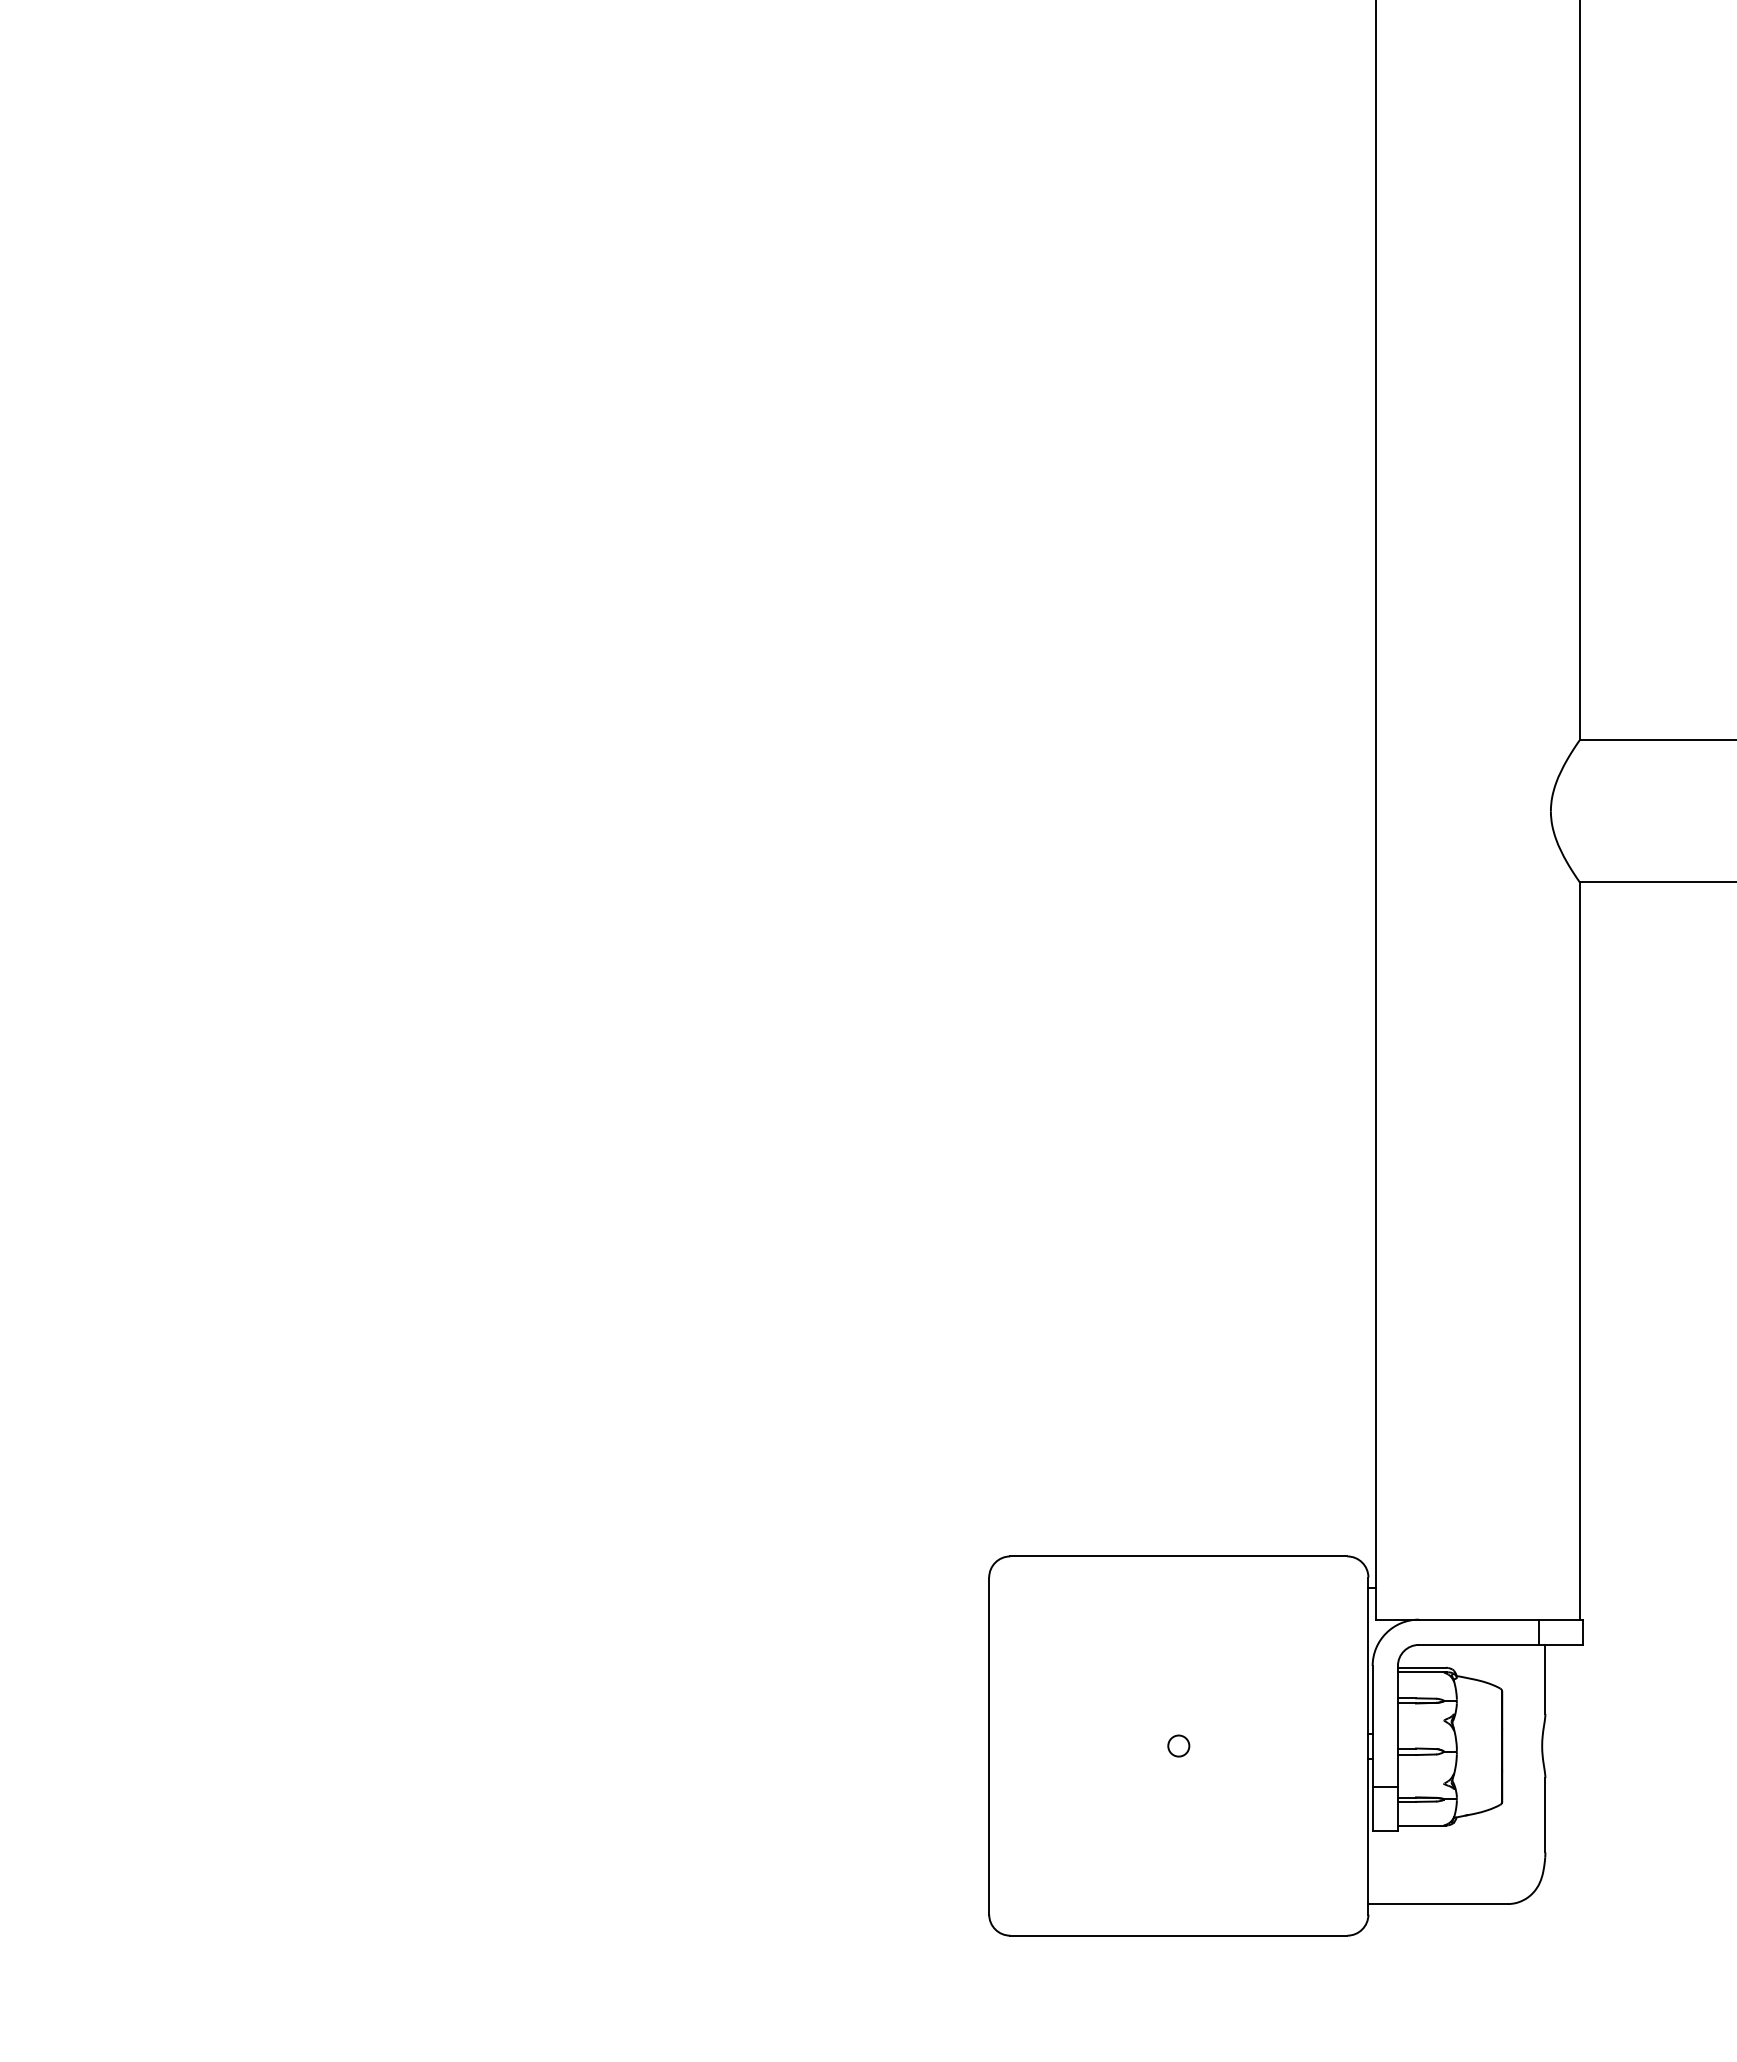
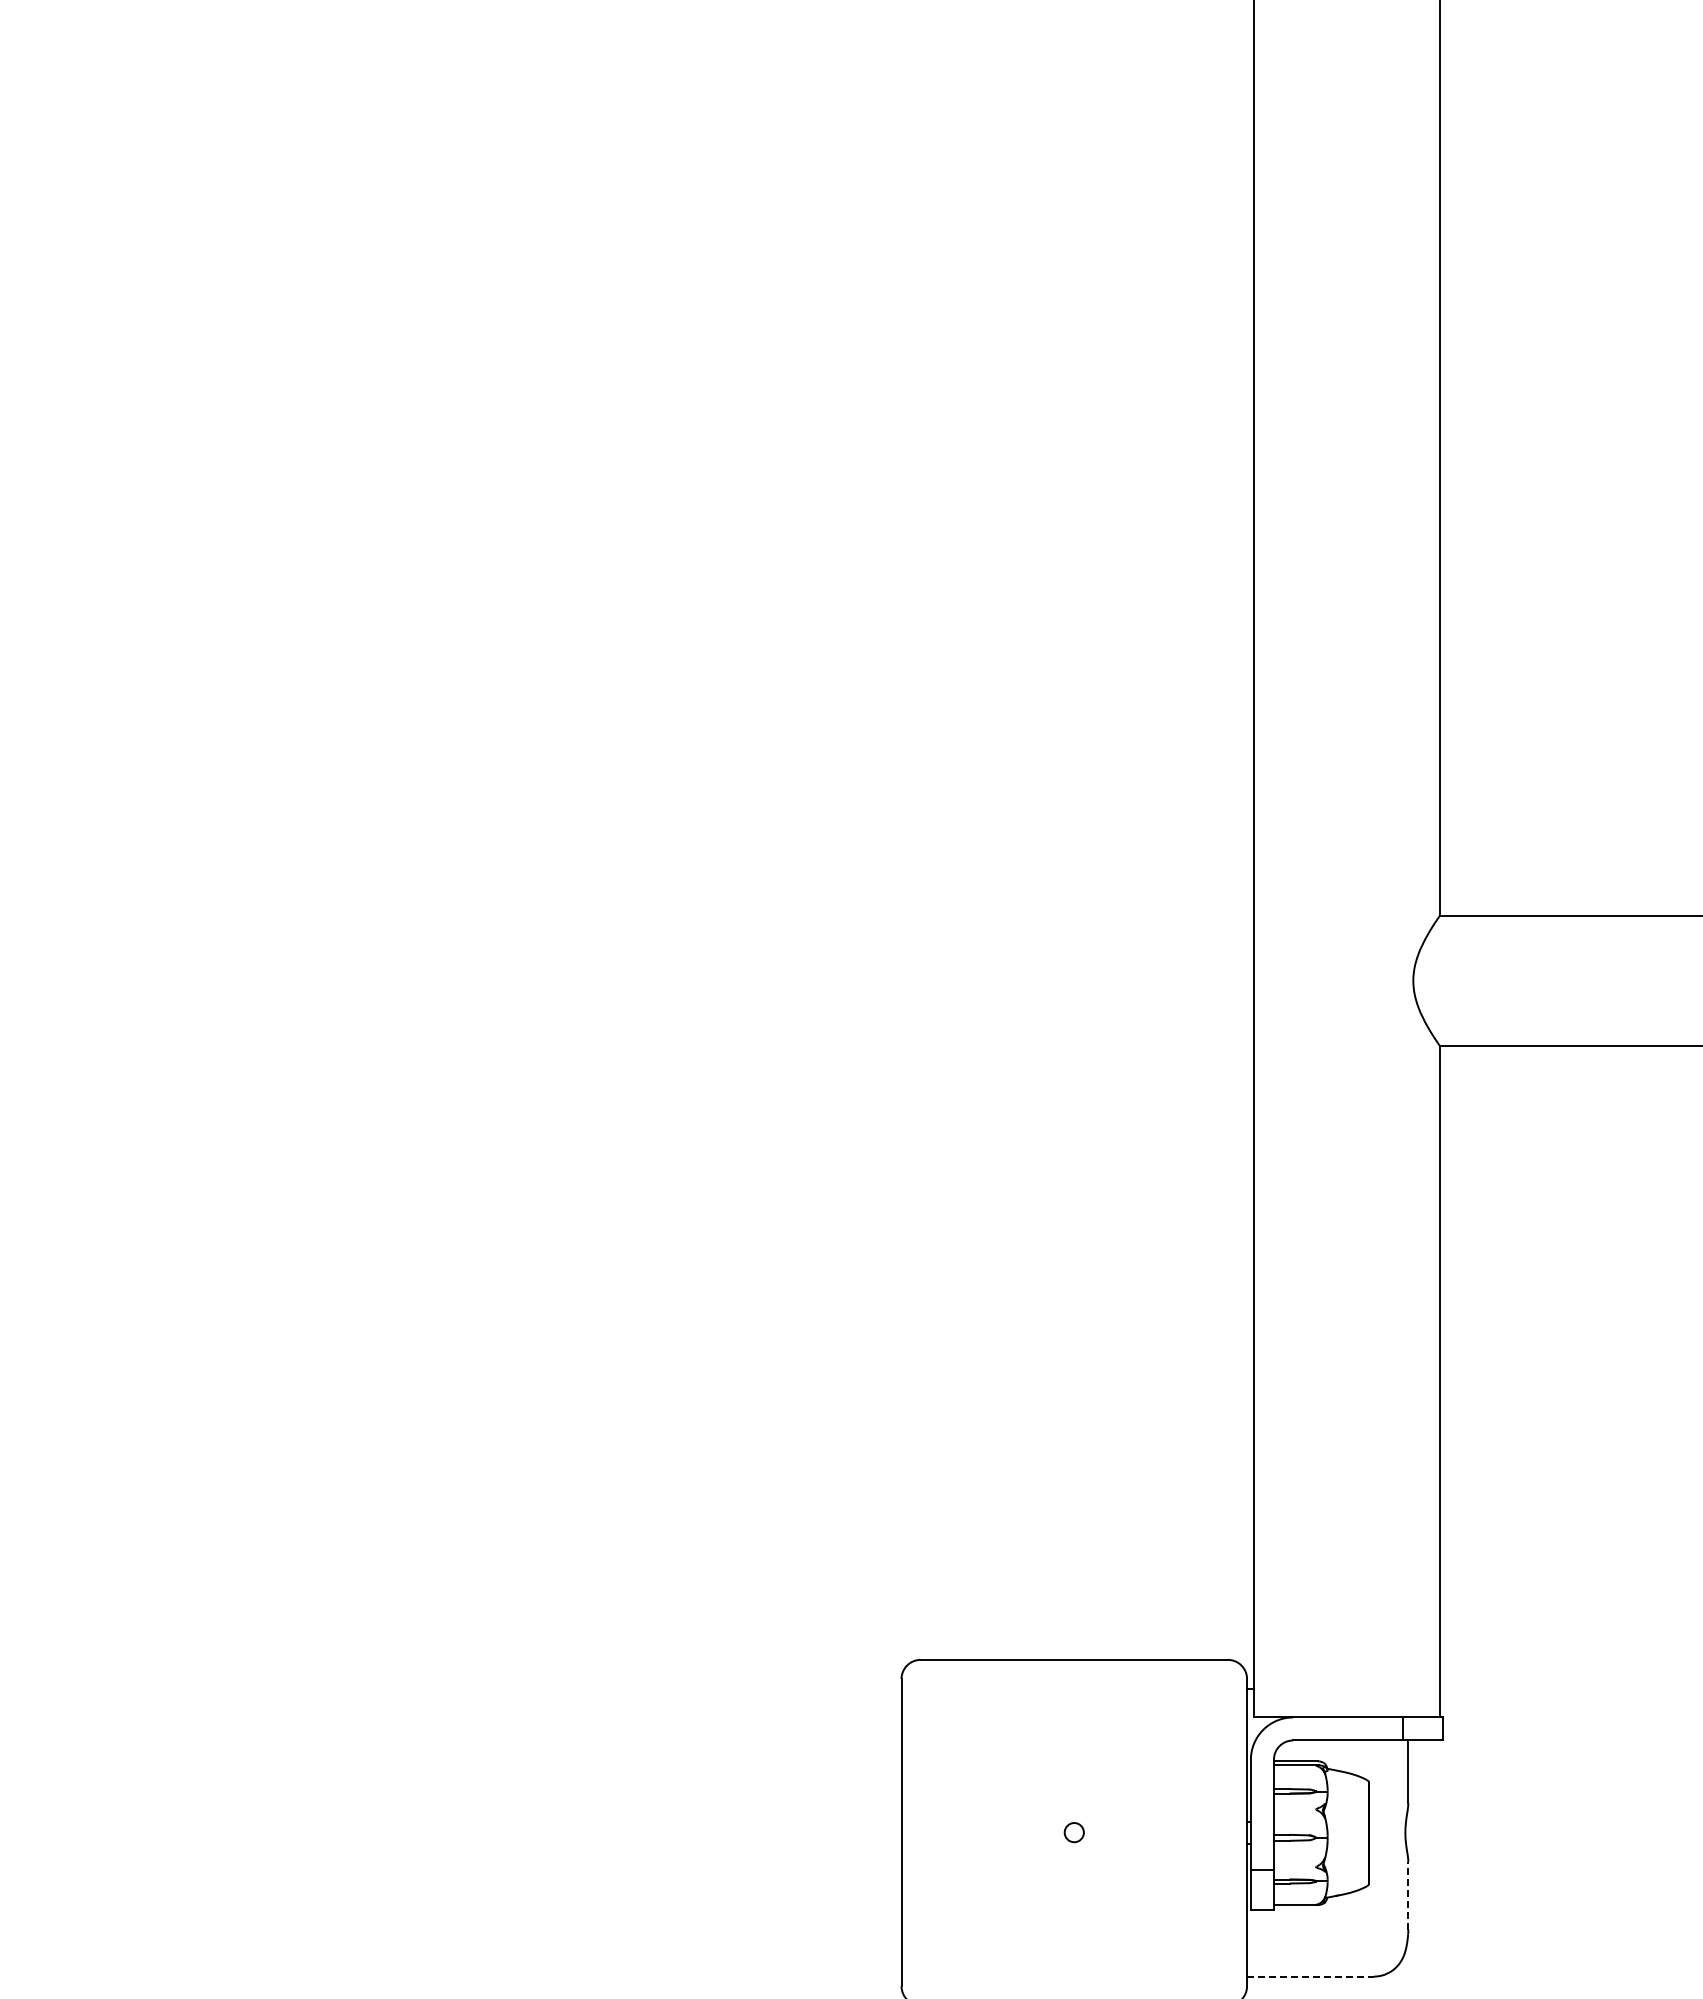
line: (1545, 1815) -> (1408, 1895), solid -> dashed
line: (1439, 1903) -> (1311, 1976), solid -> dashed

